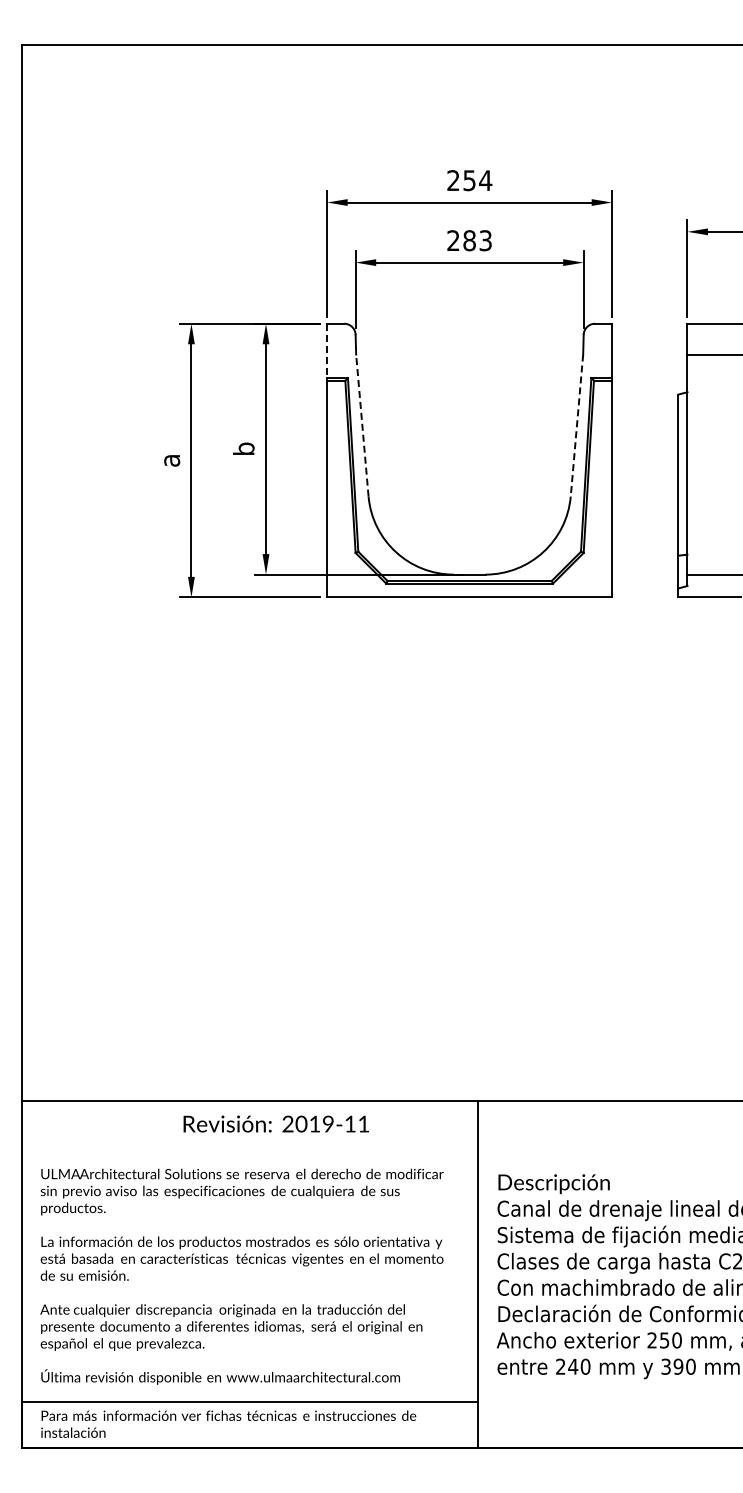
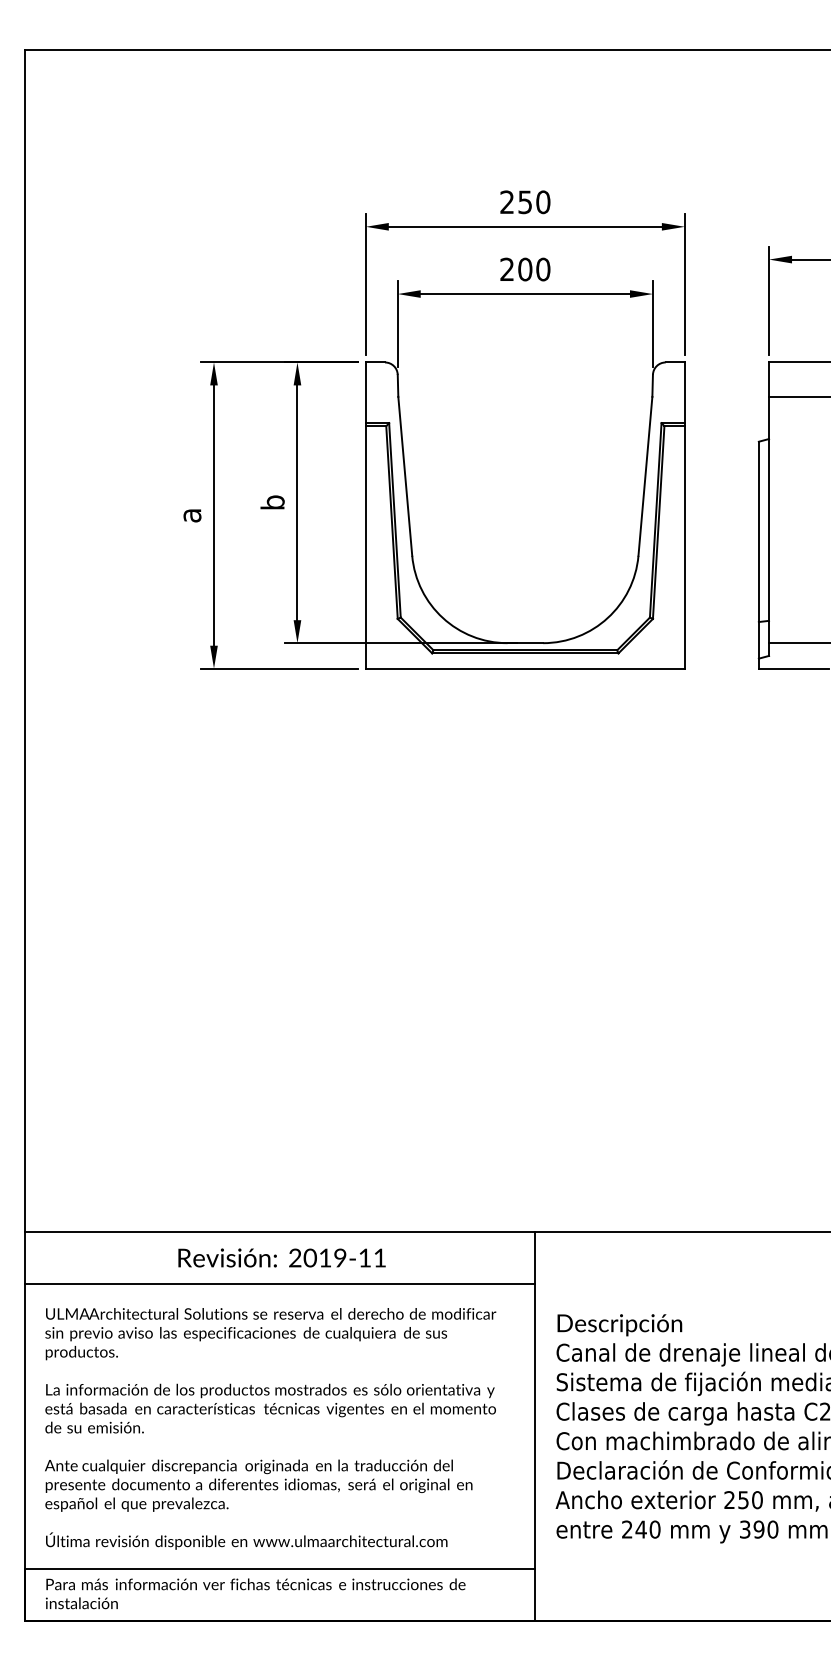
text: (485, 180) -> (543, 202), 254 -> 250
text: (477, 240) -> (534, 269), 283 -> 200
line: (327, 351) -> (366, 393), dashed -> solid
line: (362, 425) -> (405, 476), dashed -> solid
line: (576, 426) -> (644, 477), dashed -> solid
text: (275, 1123) -> (281, 1257), moved
line: (249, 1147) -> (278, 1284), added

